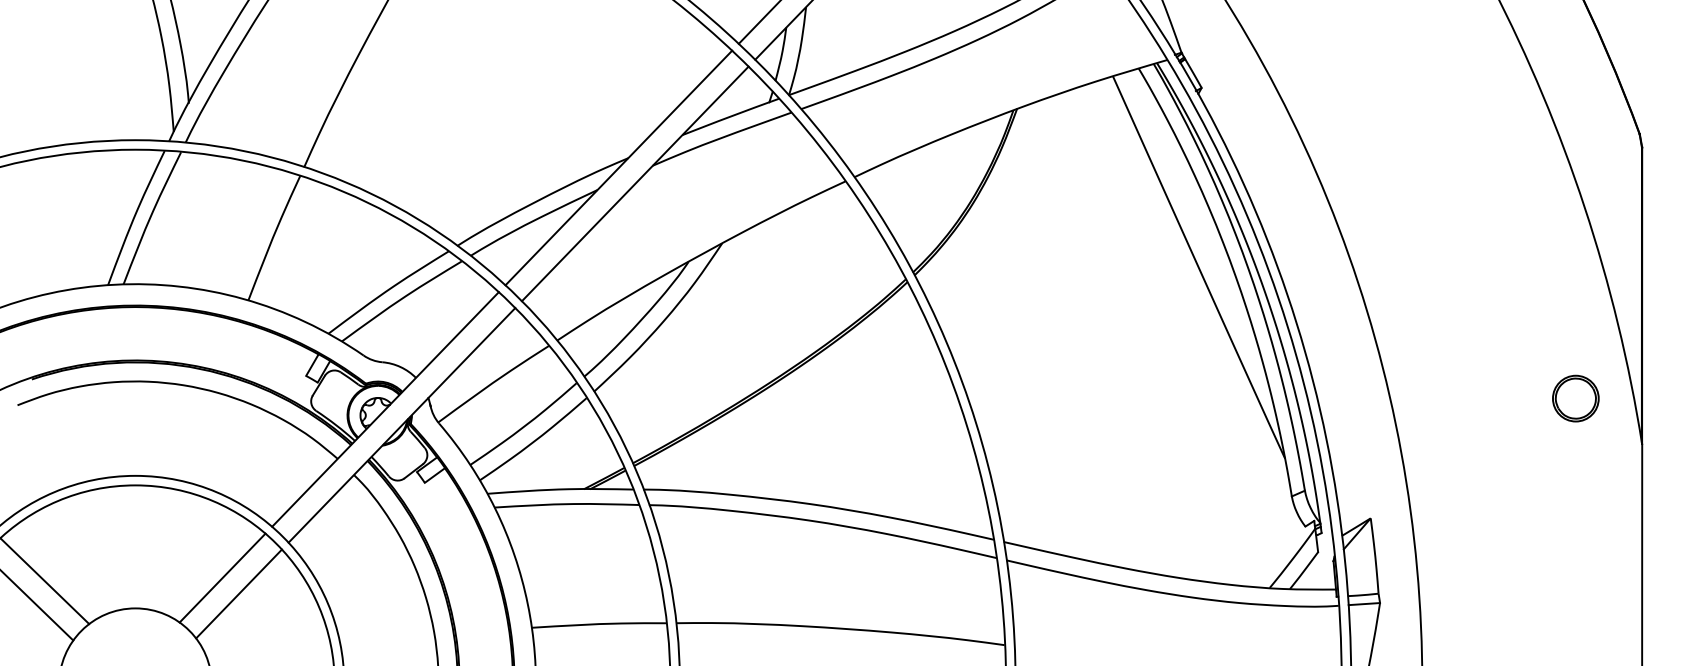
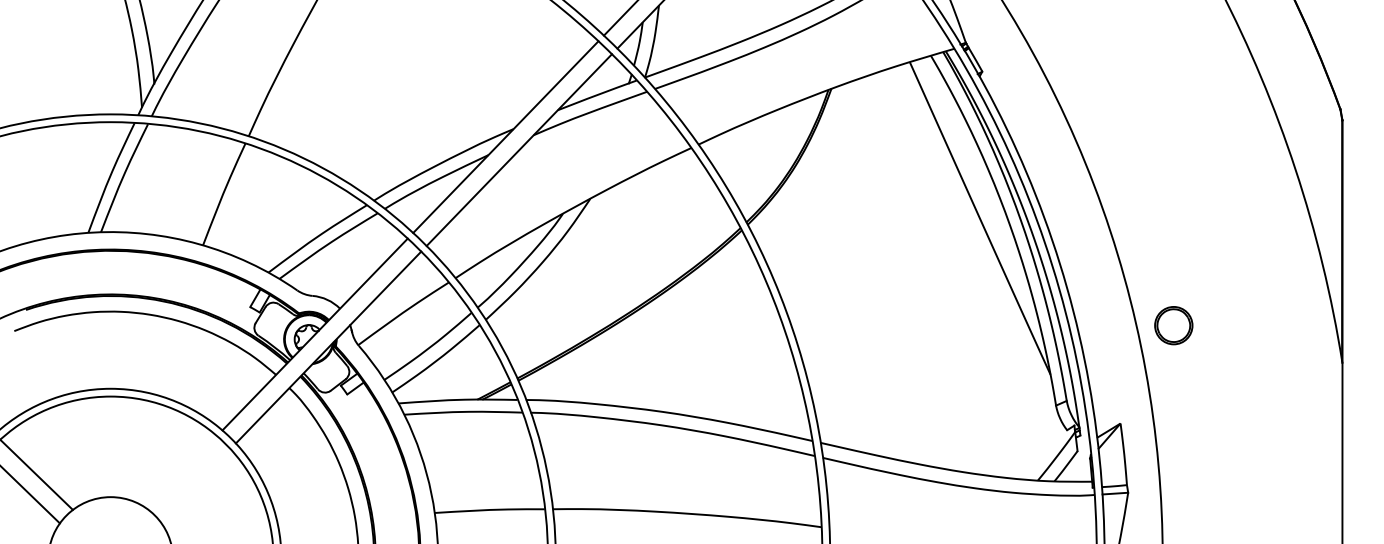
part: (1575, 398) -> (1173, 325), moved
line: (222, 577) -> (181, 471), removed
line: (238, 593) -> (194, 484), removed

